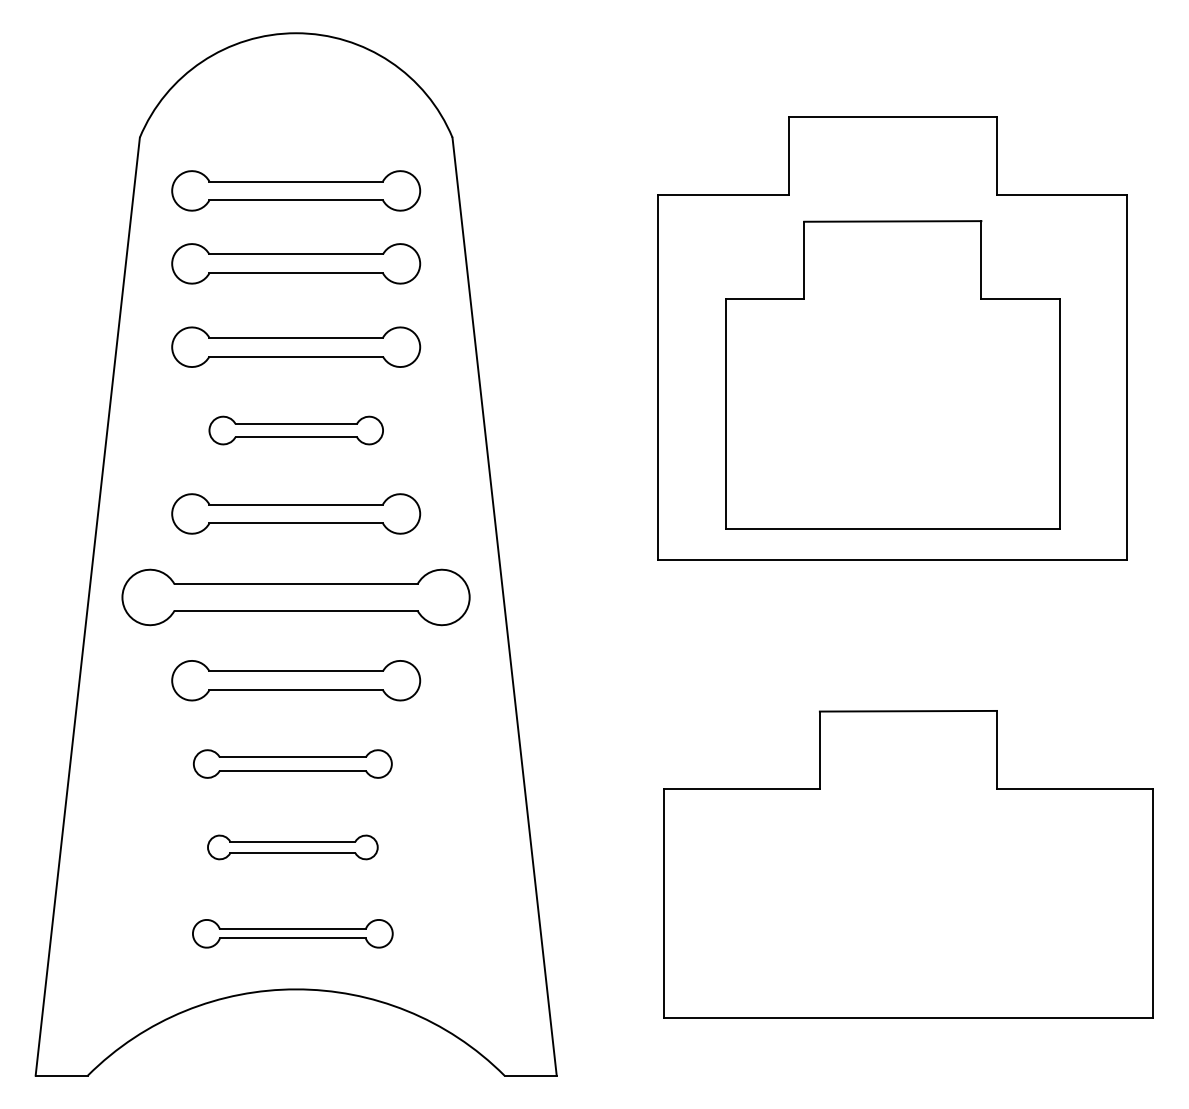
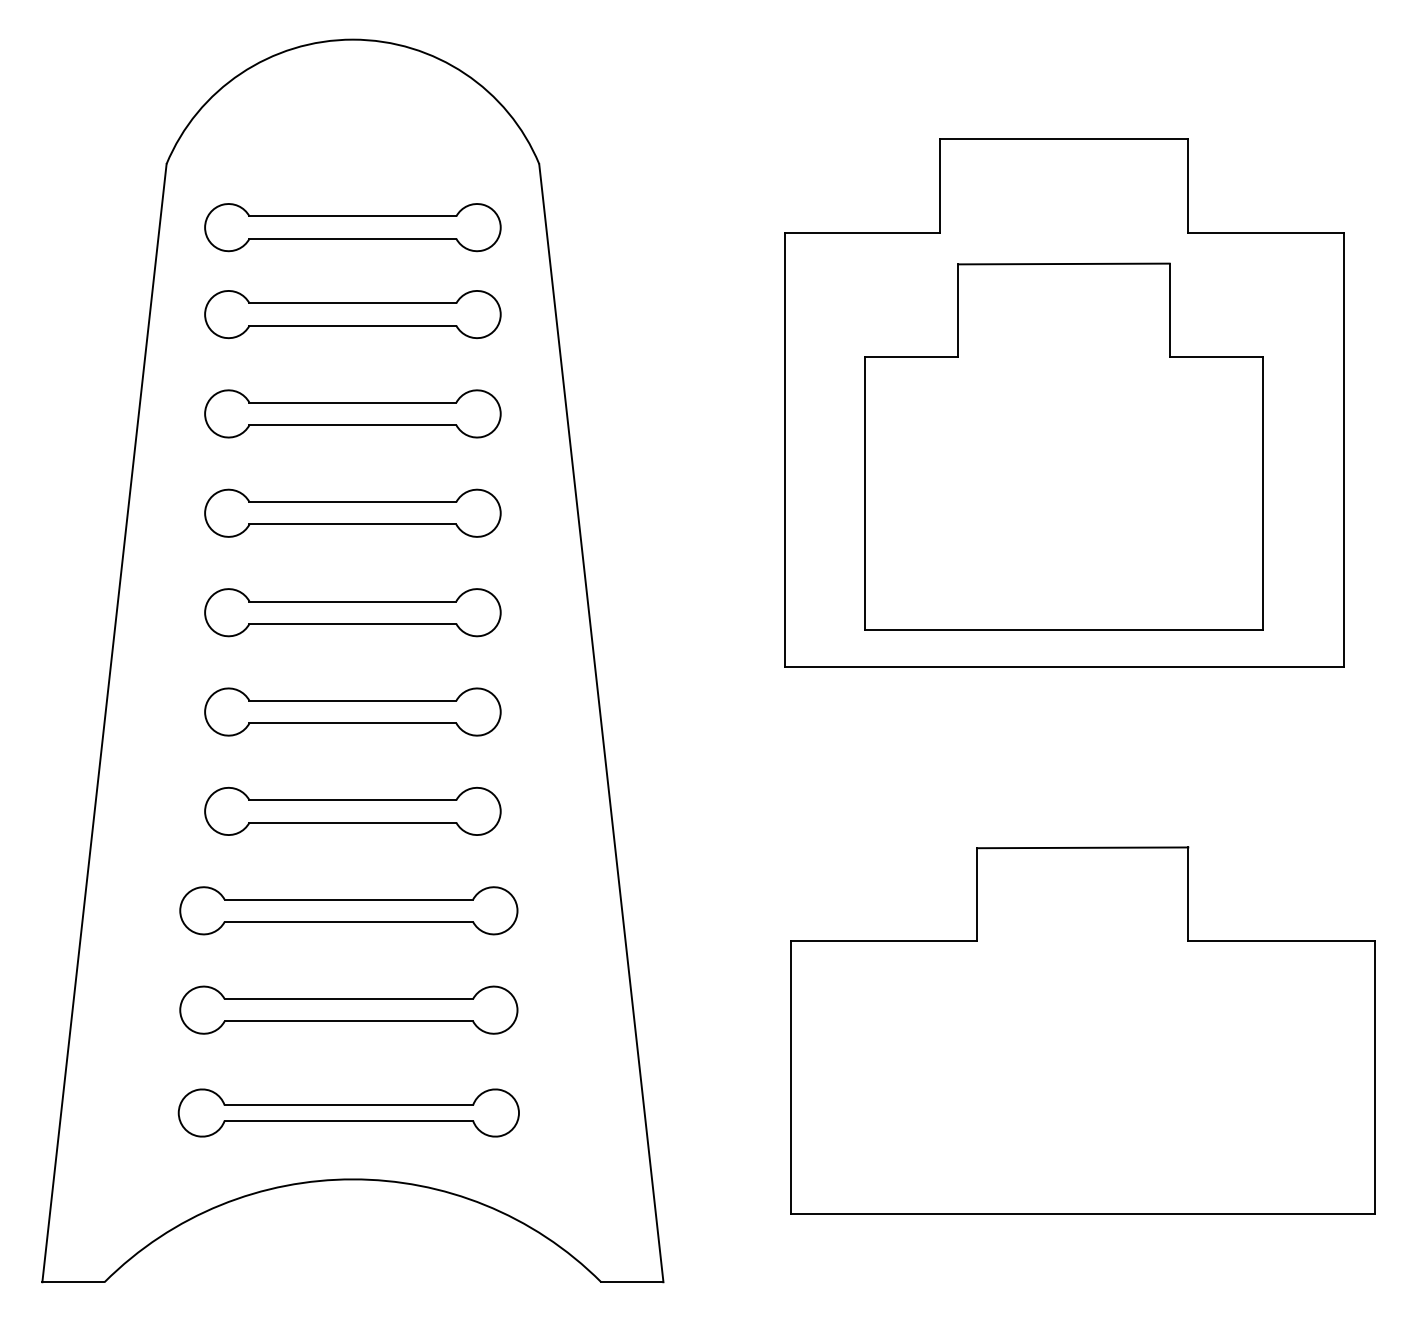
part: (296, 430) -> (353, 513), size x1.43
part: (296, 596) -> (353, 711), size x0.71
part: (292, 763) -> (348, 910), size x1.43
part: (292, 847) -> (348, 1010), size x1.67
part: (292, 933) -> (348, 1112), size x1.43

